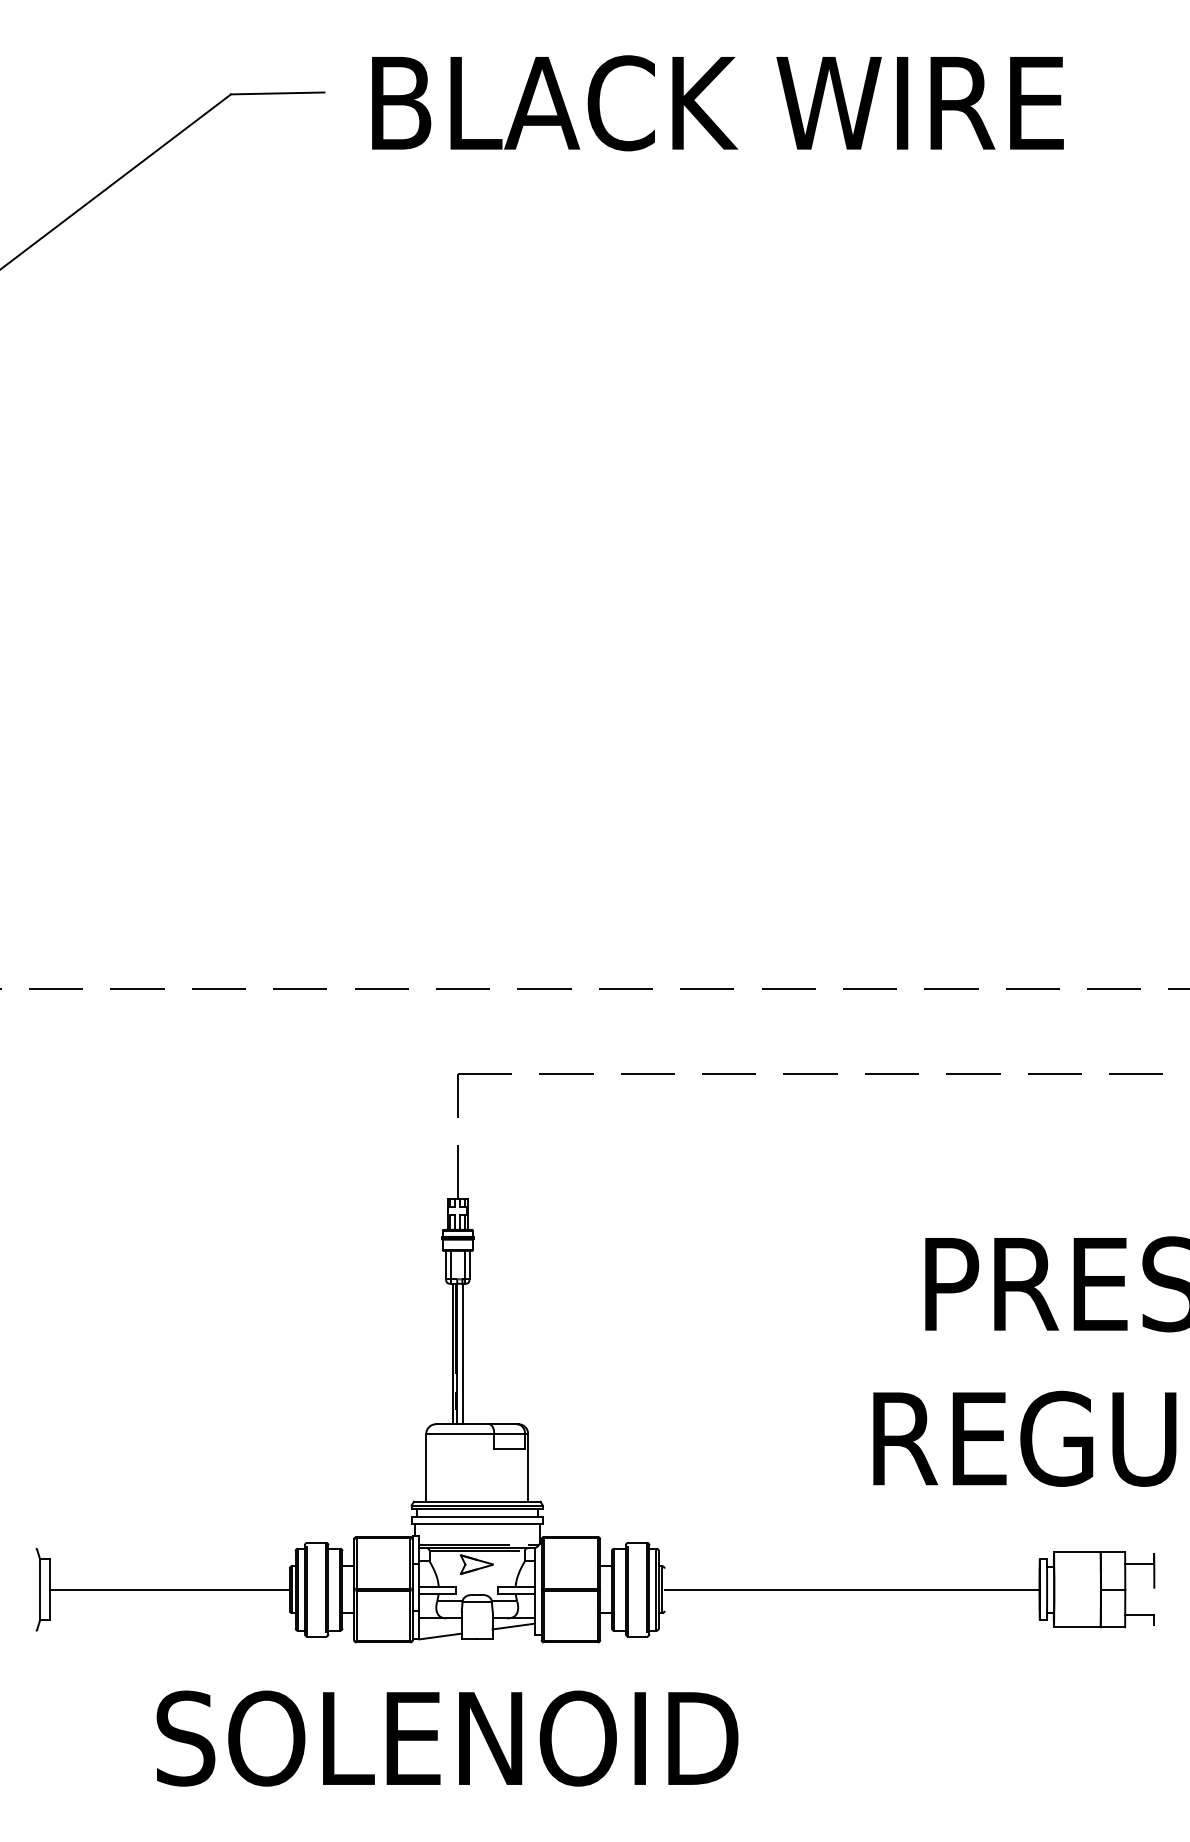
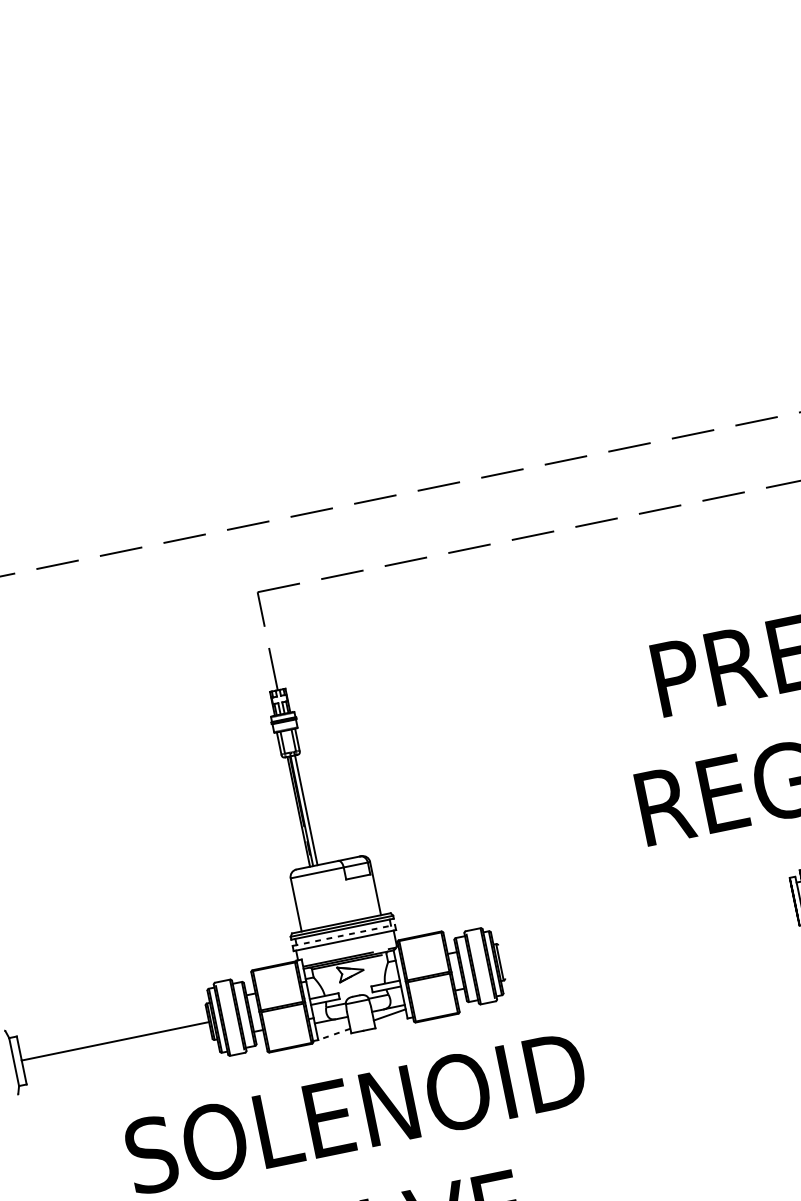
line: (477, 1517) -> (344, 935), solid -> dashed
line: (851, 1589) -> (647, 931), removed
line: (440, 1636) -> (334, 1034), solid -> dashed

